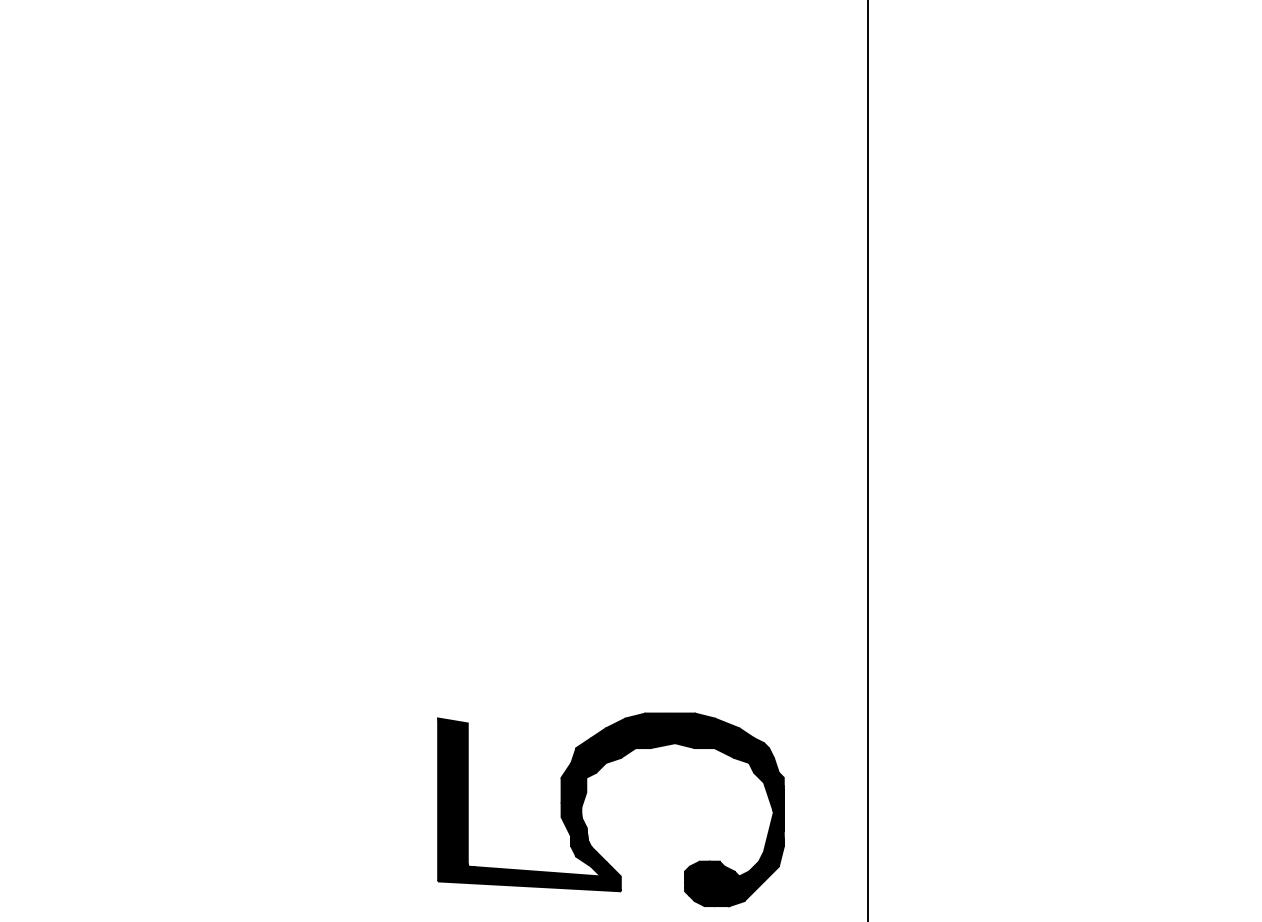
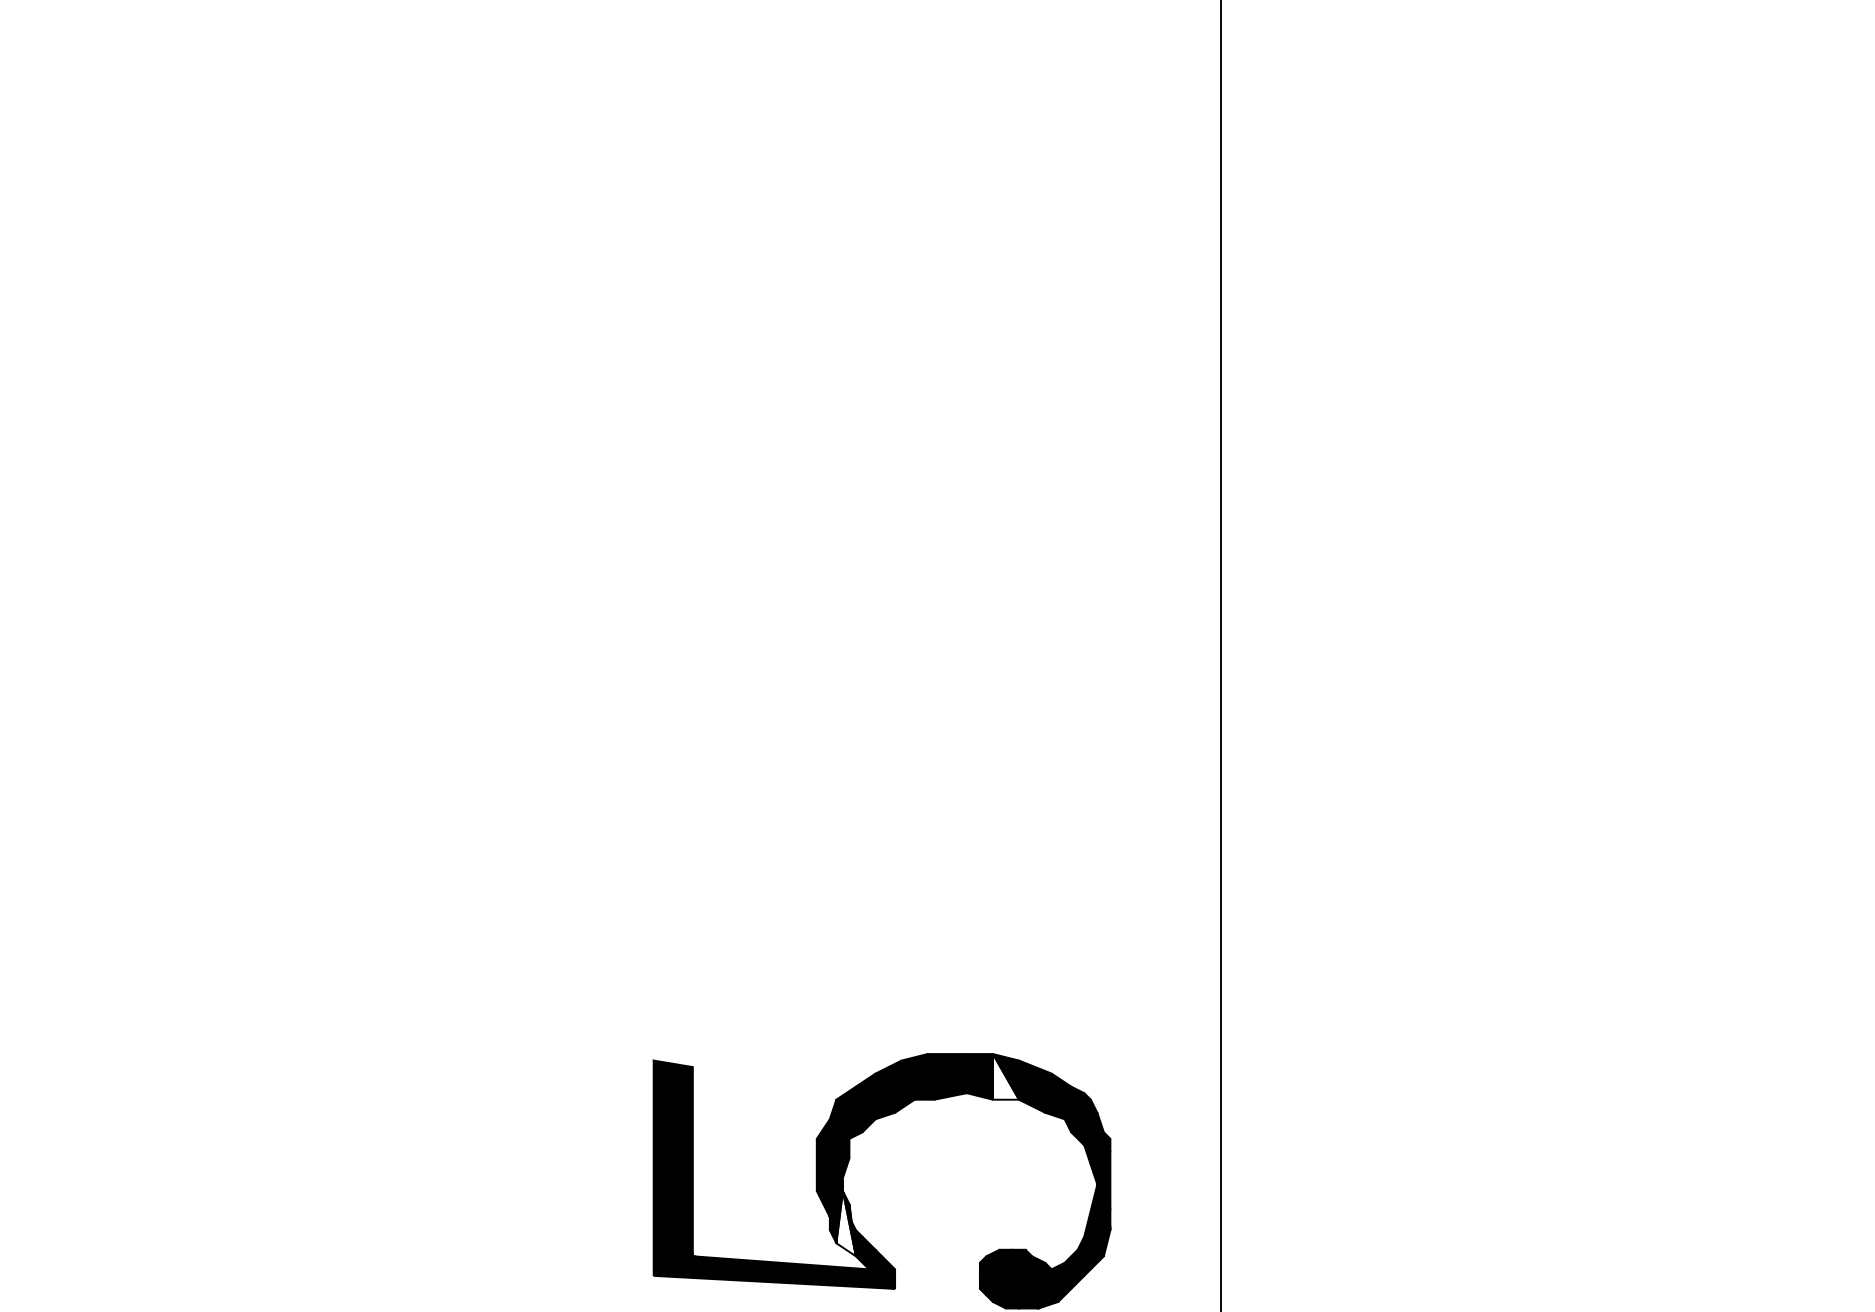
fill: (704, 730) -> (1005, 1076), removed
fill: (583, 841) -> (845, 1223), removed

